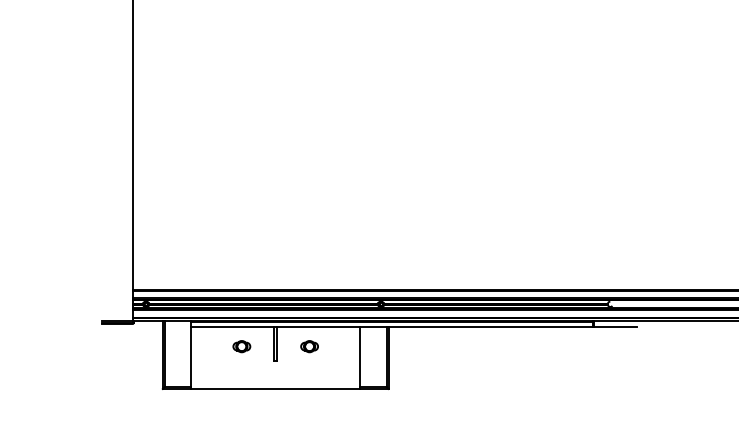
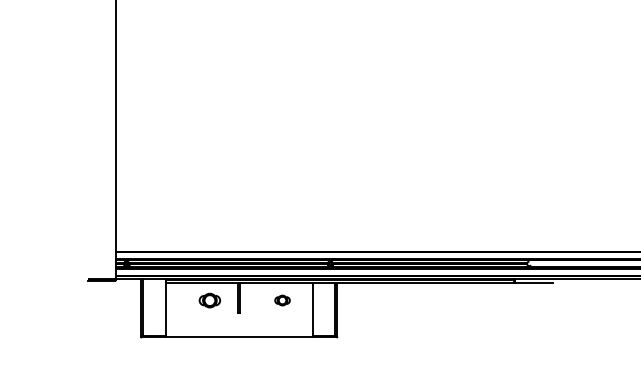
part: (241, 346) -> (209, 300), size x1.4
part: (309, 346) -> (282, 300), moved

